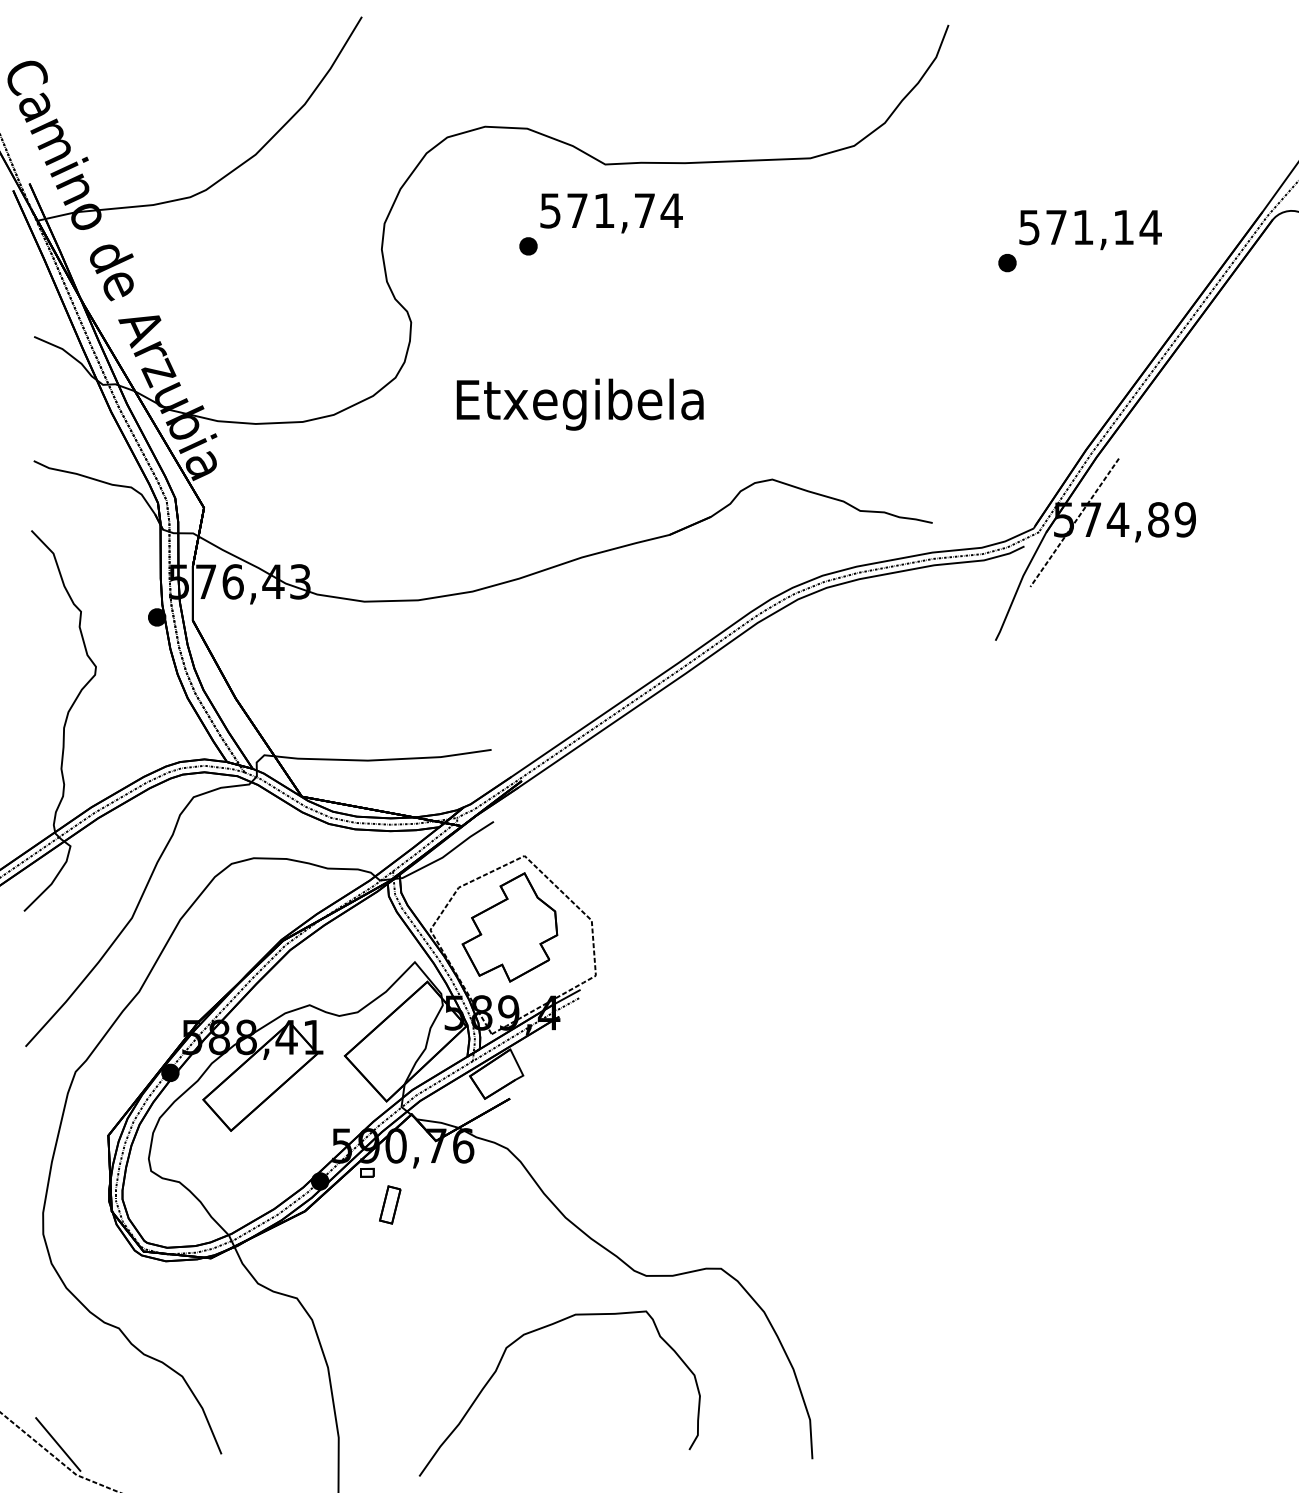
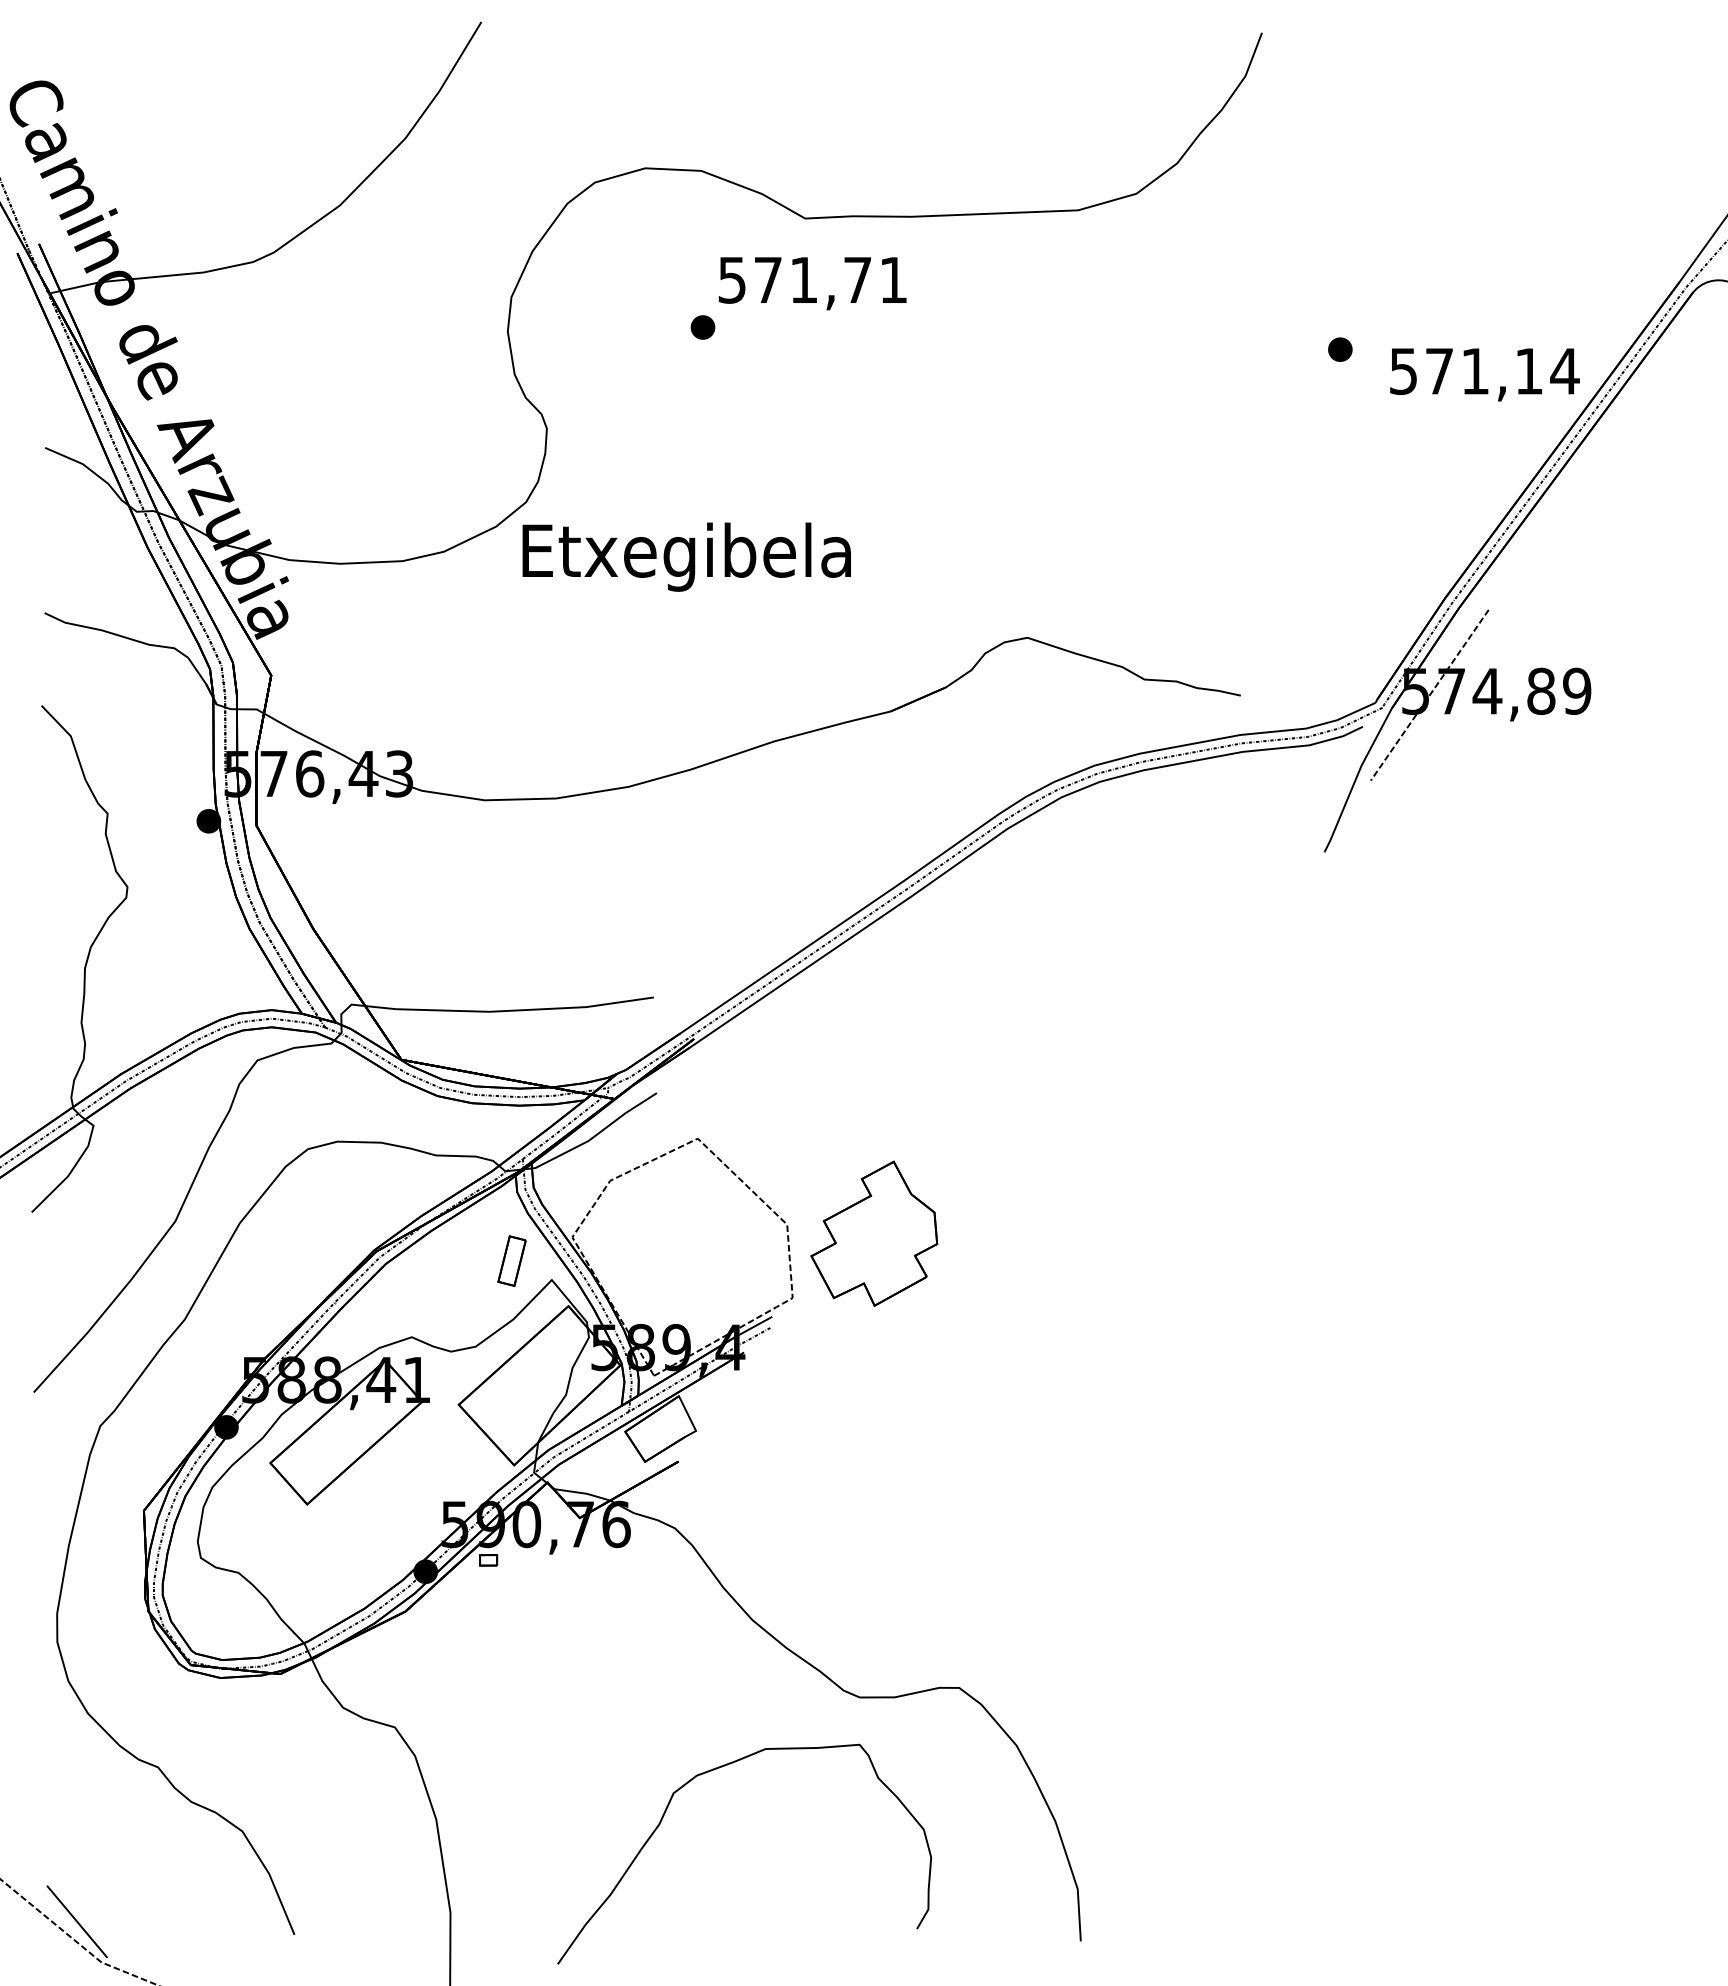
text: (671, 210) -> (893, 279), 571,74 -> 571,71
text: (1090, 229) -> (1484, 374), moved
text: (579, 404) -> (686, 556), moved
part: (510, 927) -> (874, 1233), moved
part: (389, 1204) -> (511, 1260), moved

